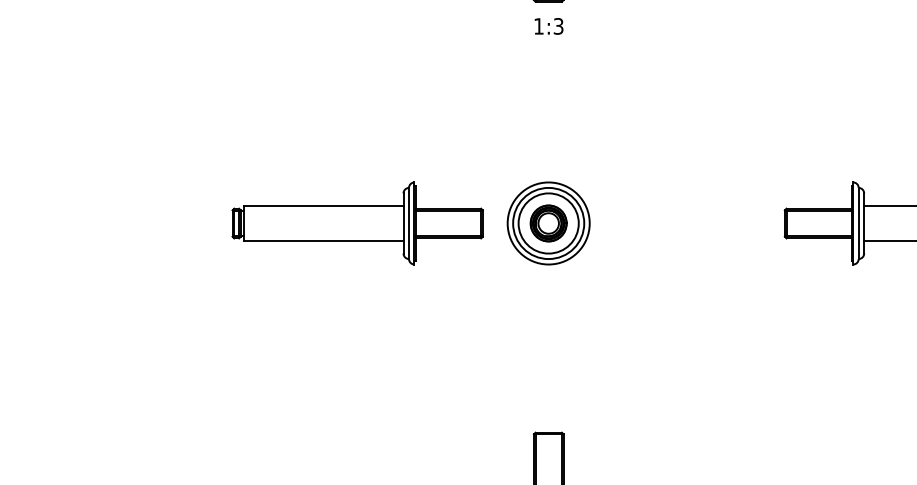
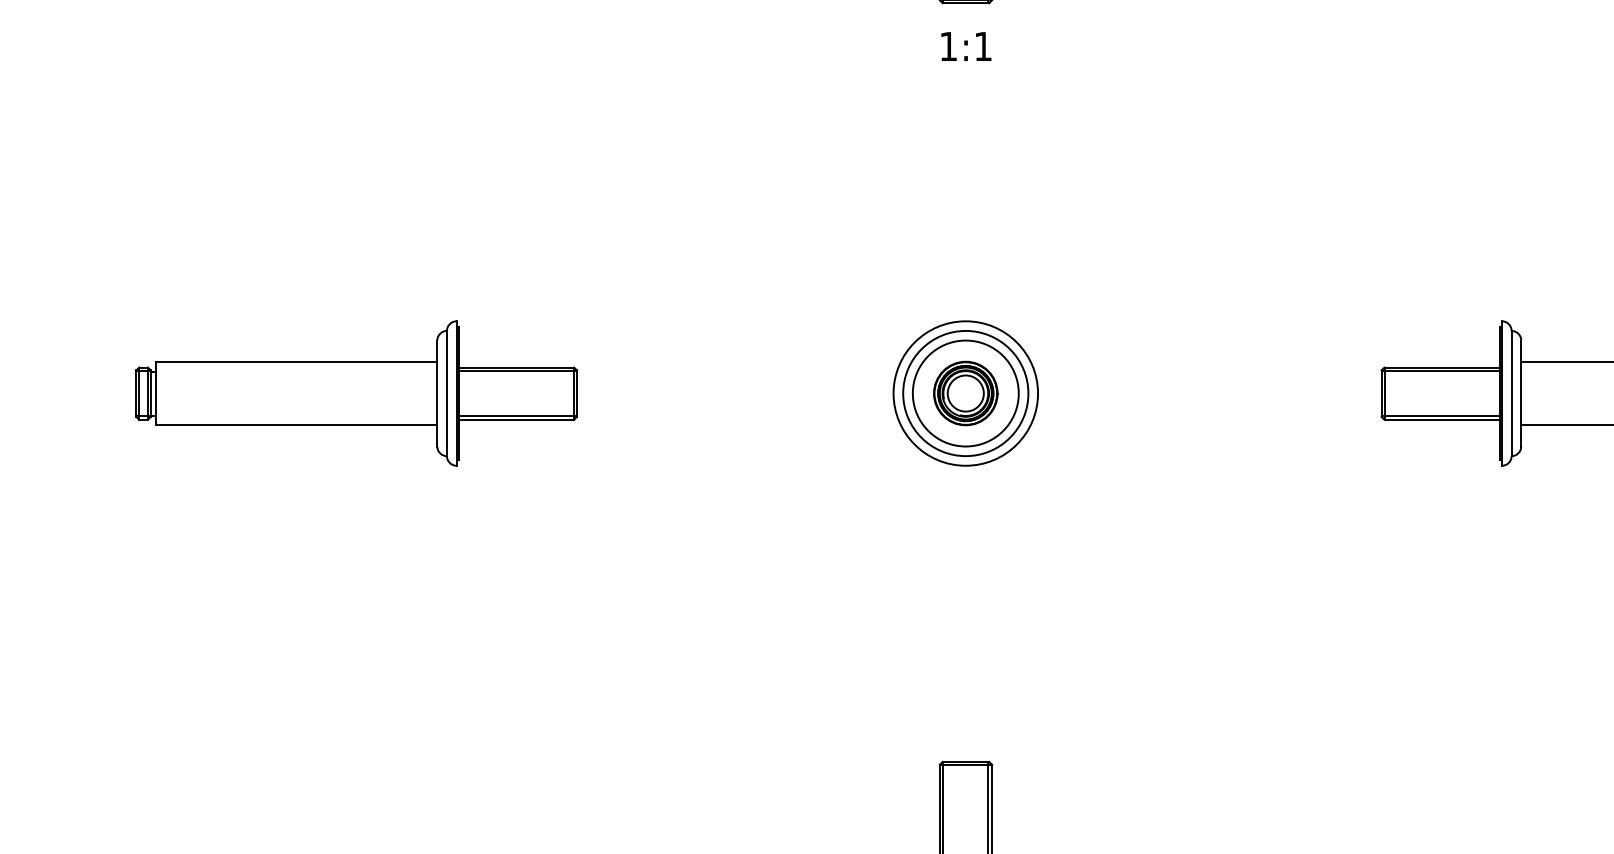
text: (558, 26) -> (983, 46), 1:3 -> 1:1
part: (357, 223) -> (356, 393), moved

